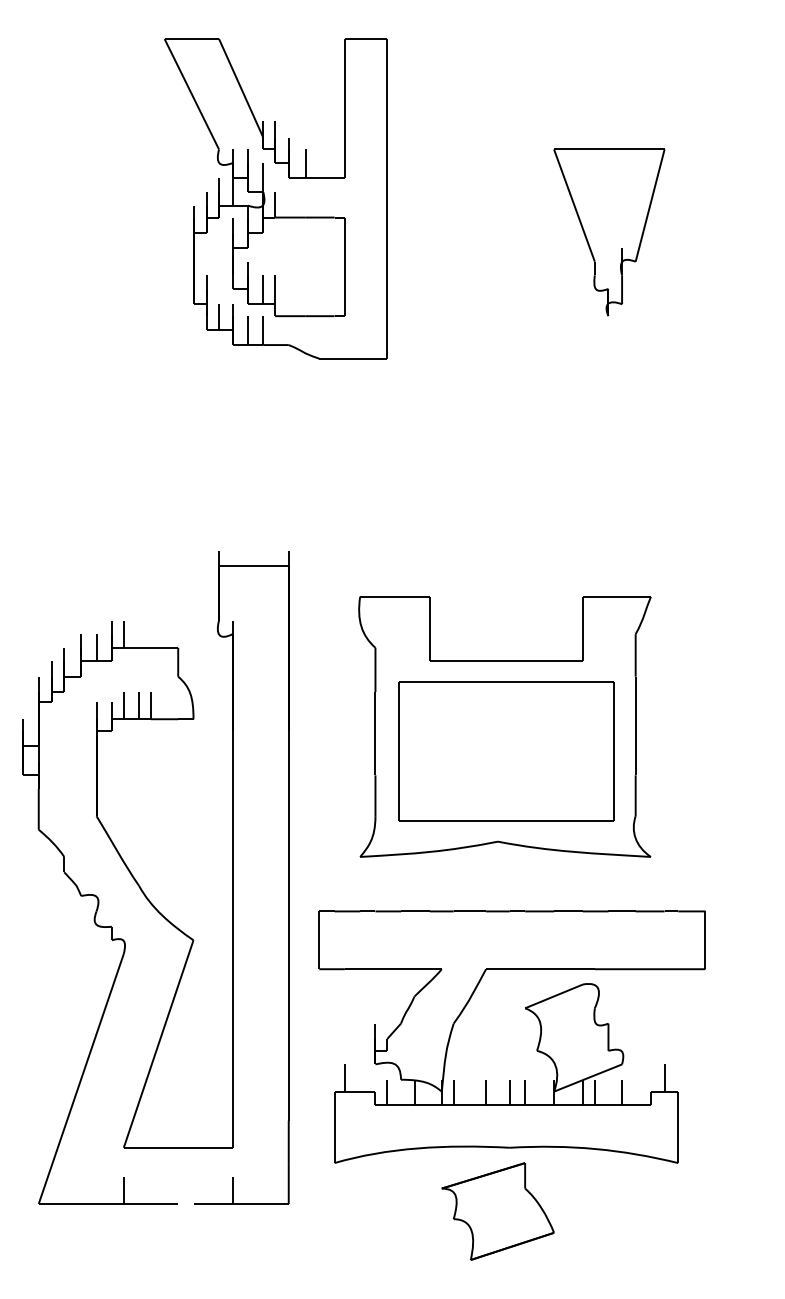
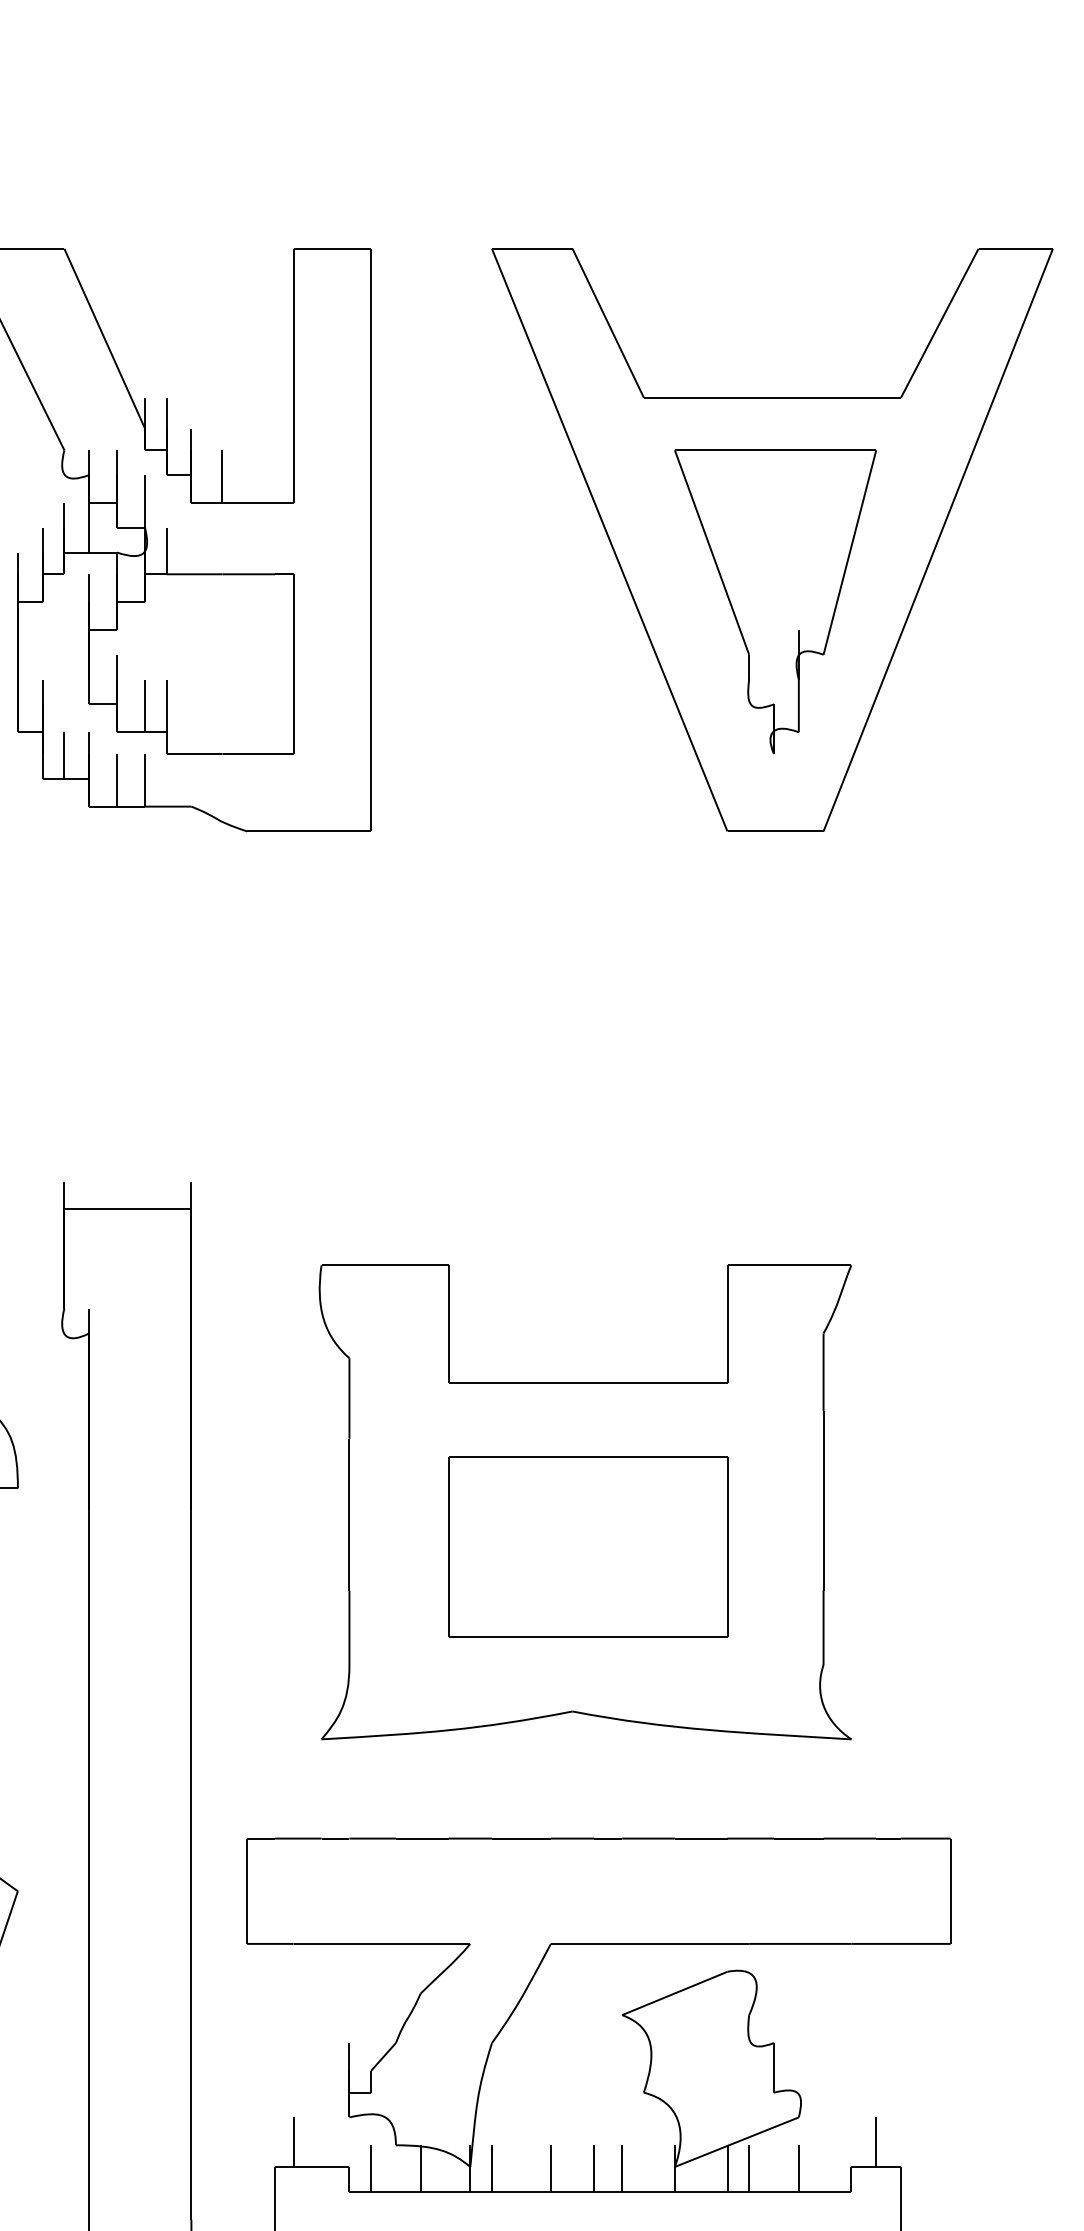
part: (607, 198) -> (772, 539), added
part: (506, 751) -> (588, 1547), size x0.71

